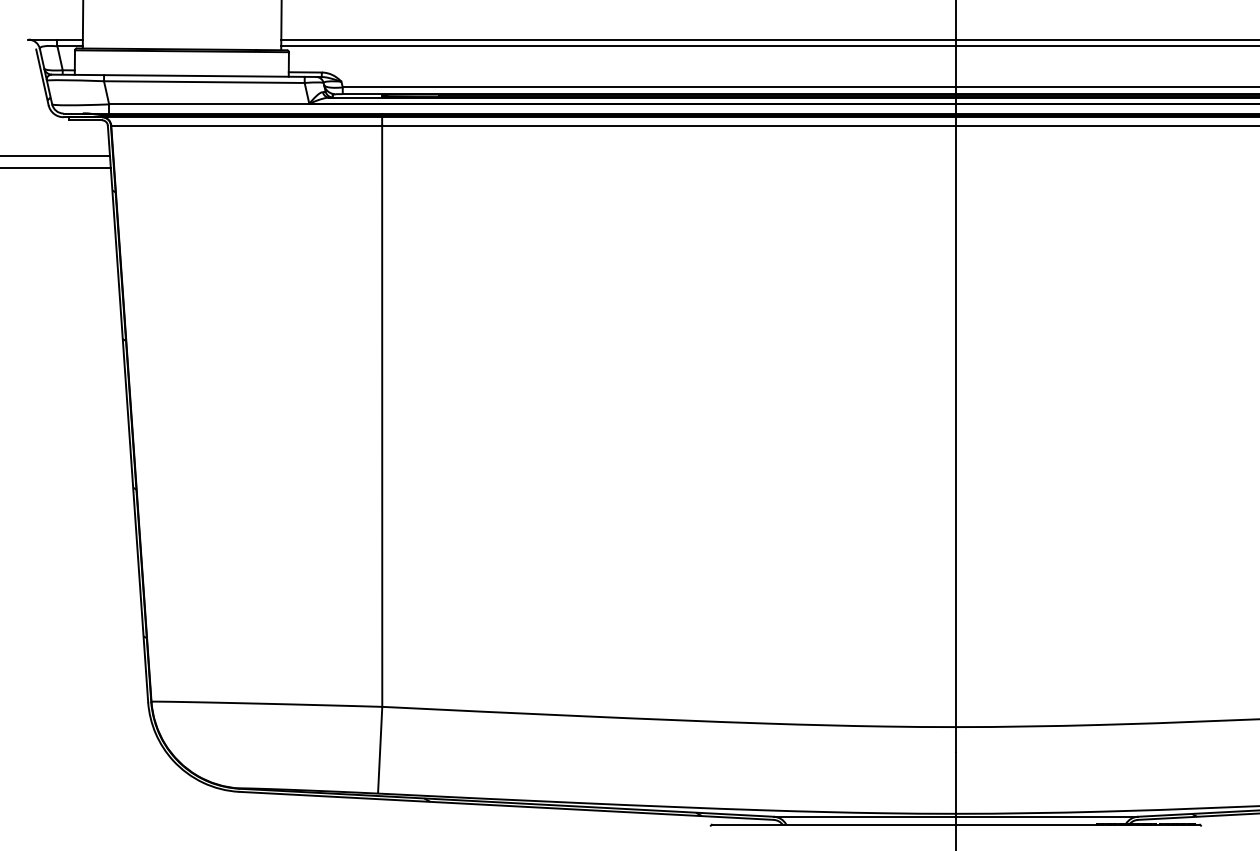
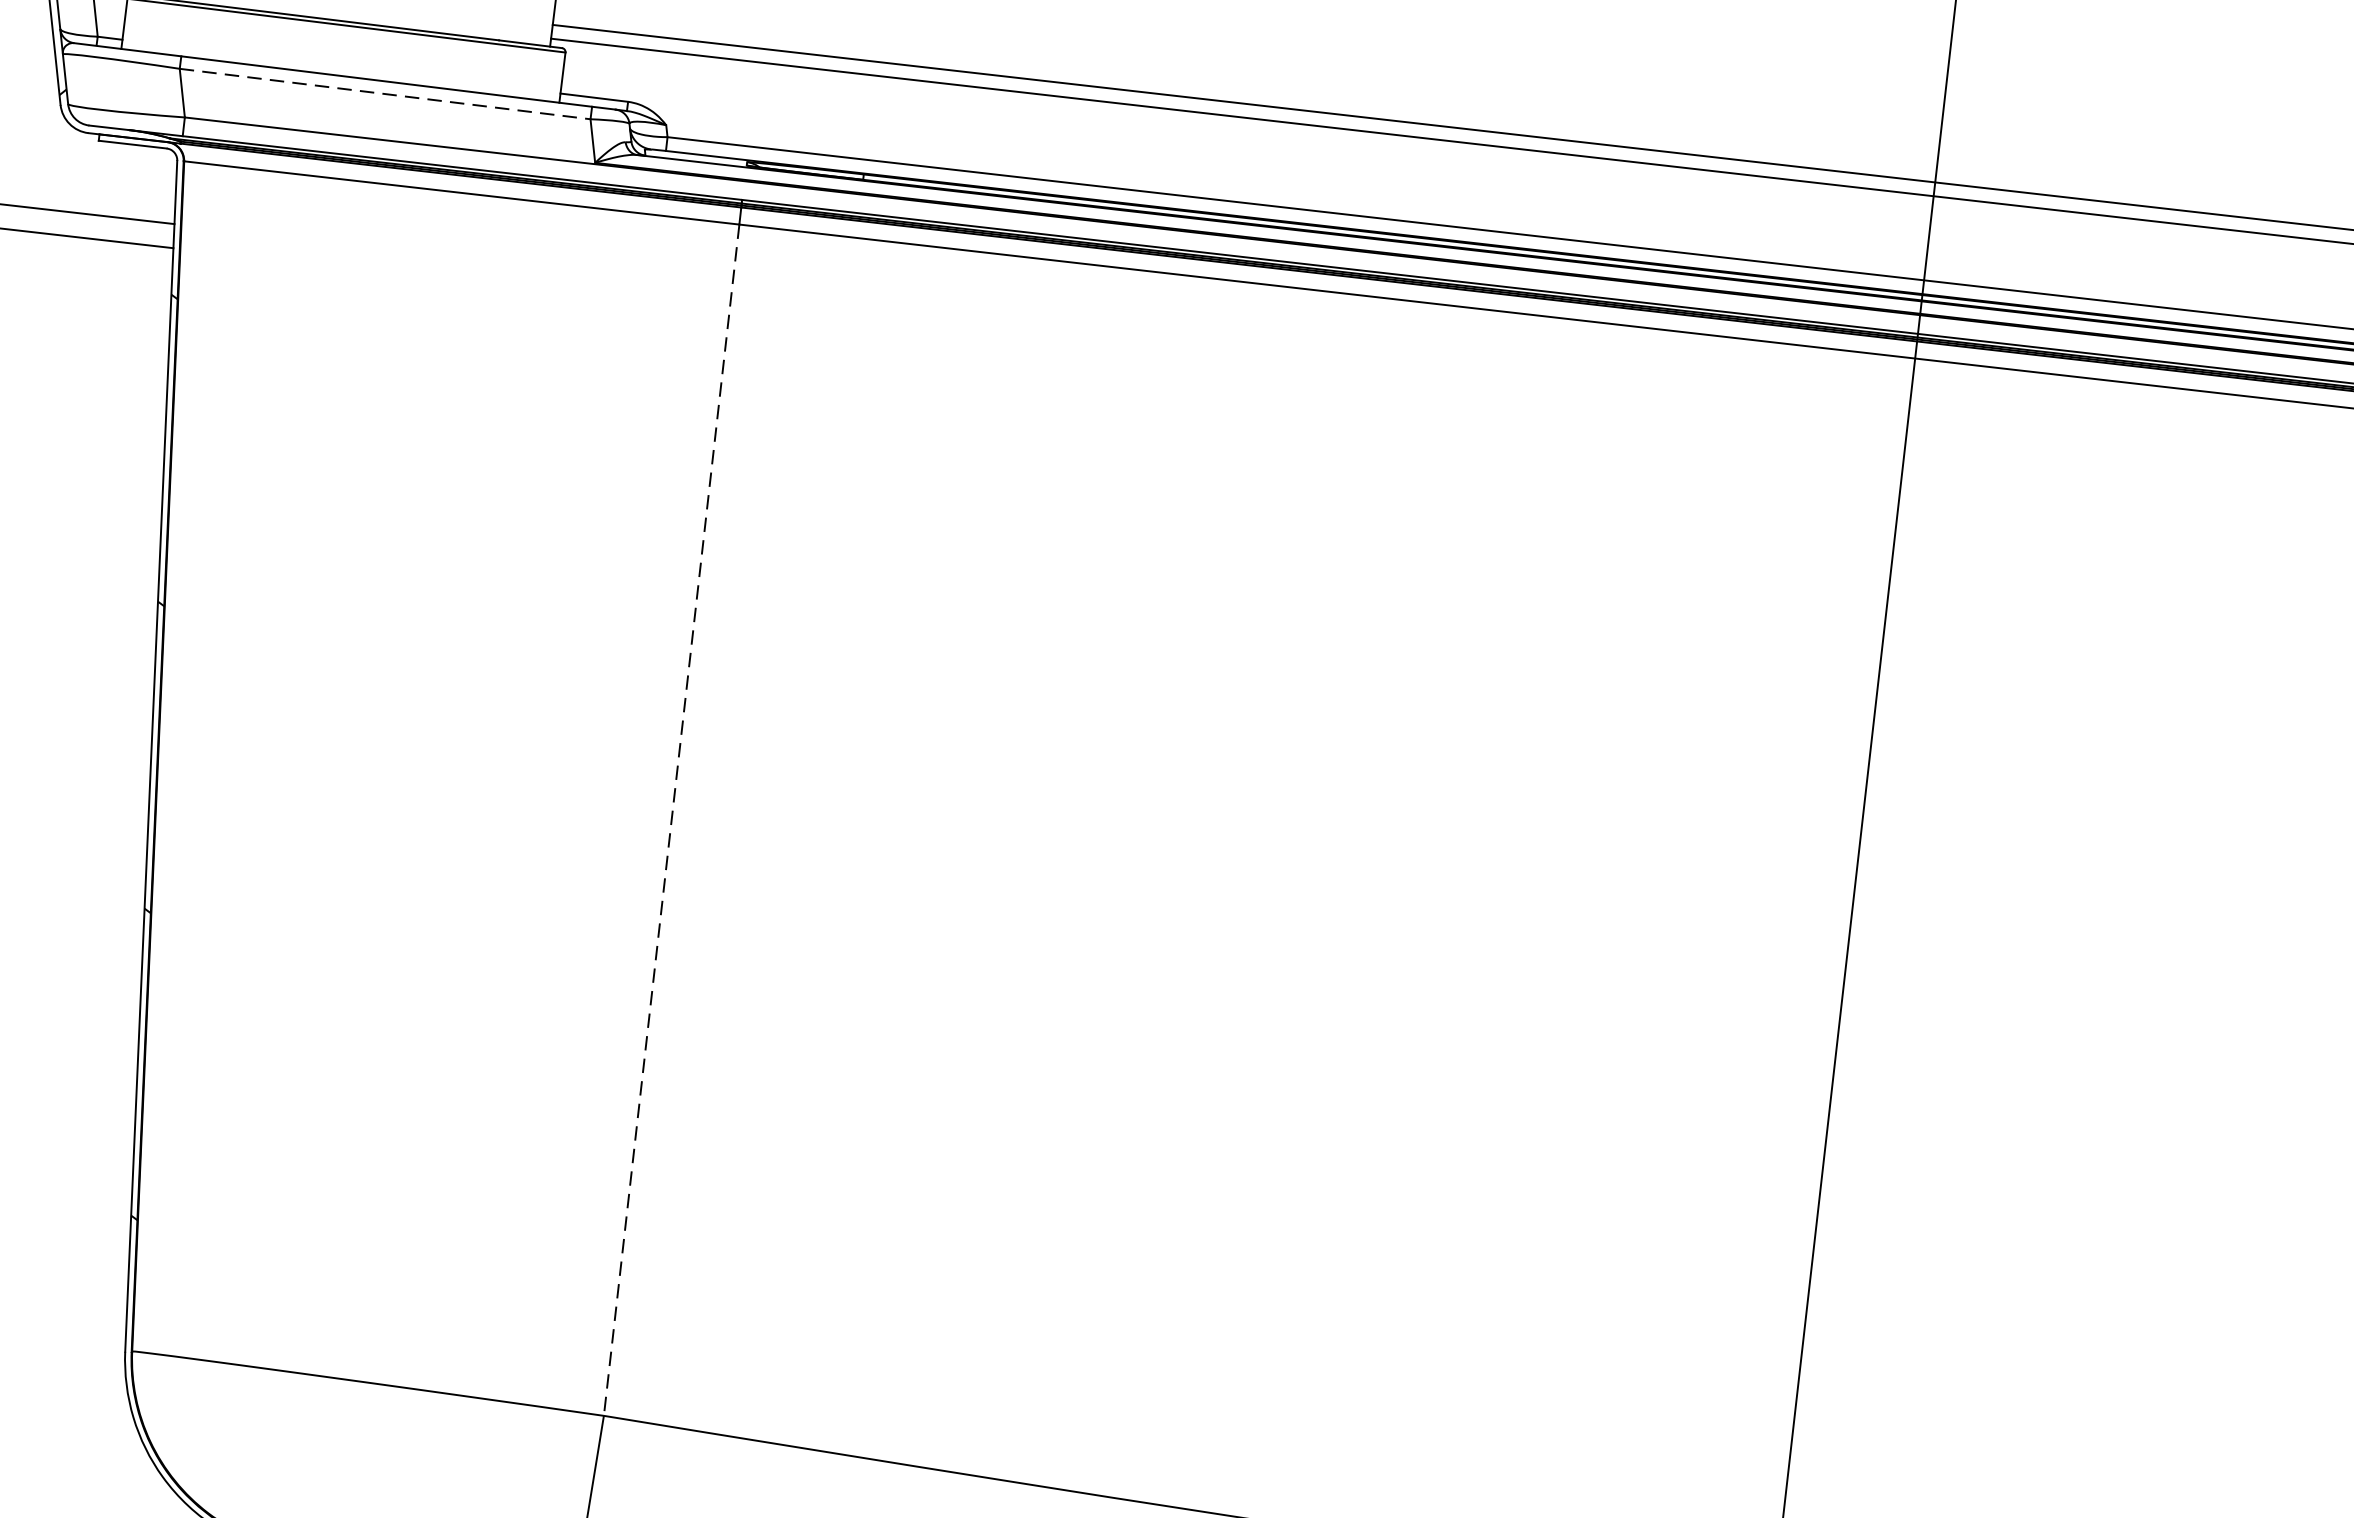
line: (204, 82) -> (385, 94), solid -> dashed
line: (382, 416) -> (672, 820), solid -> dashed

